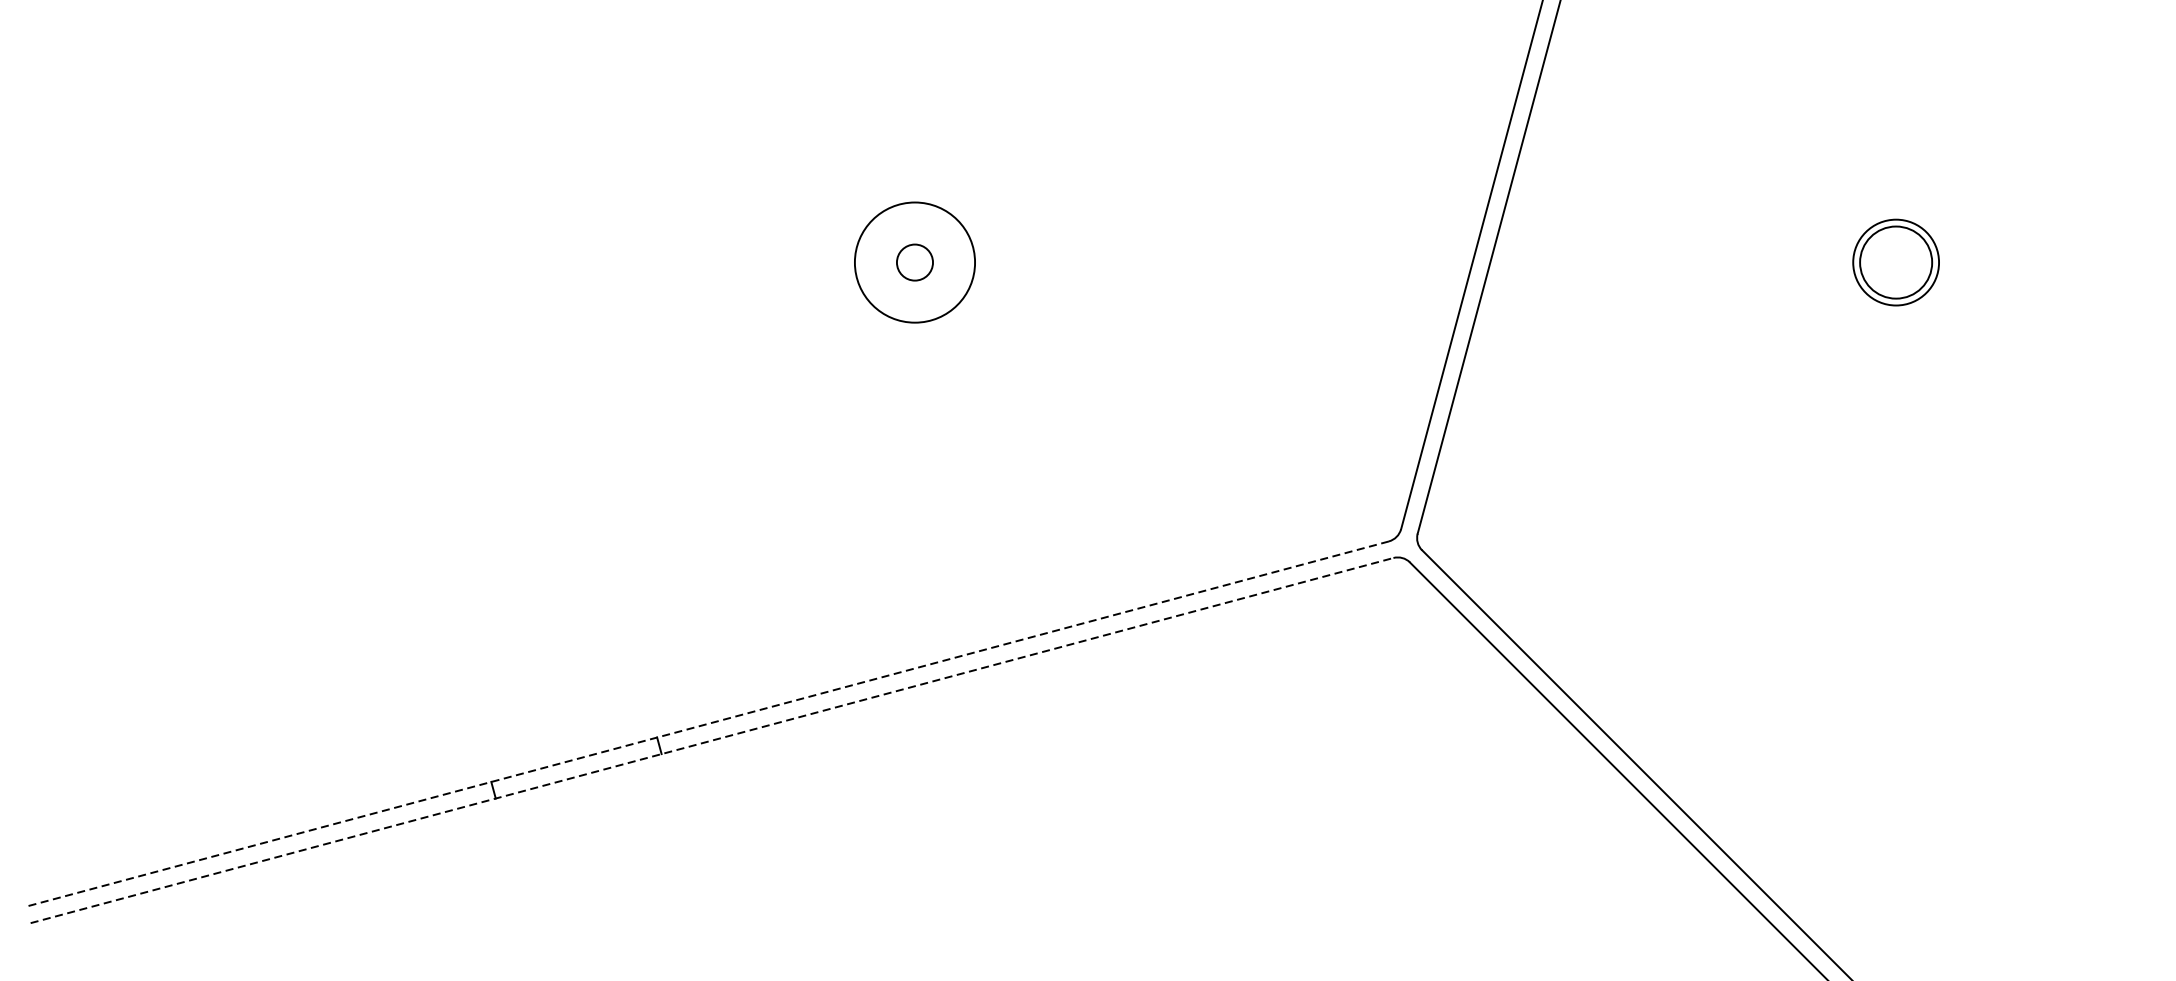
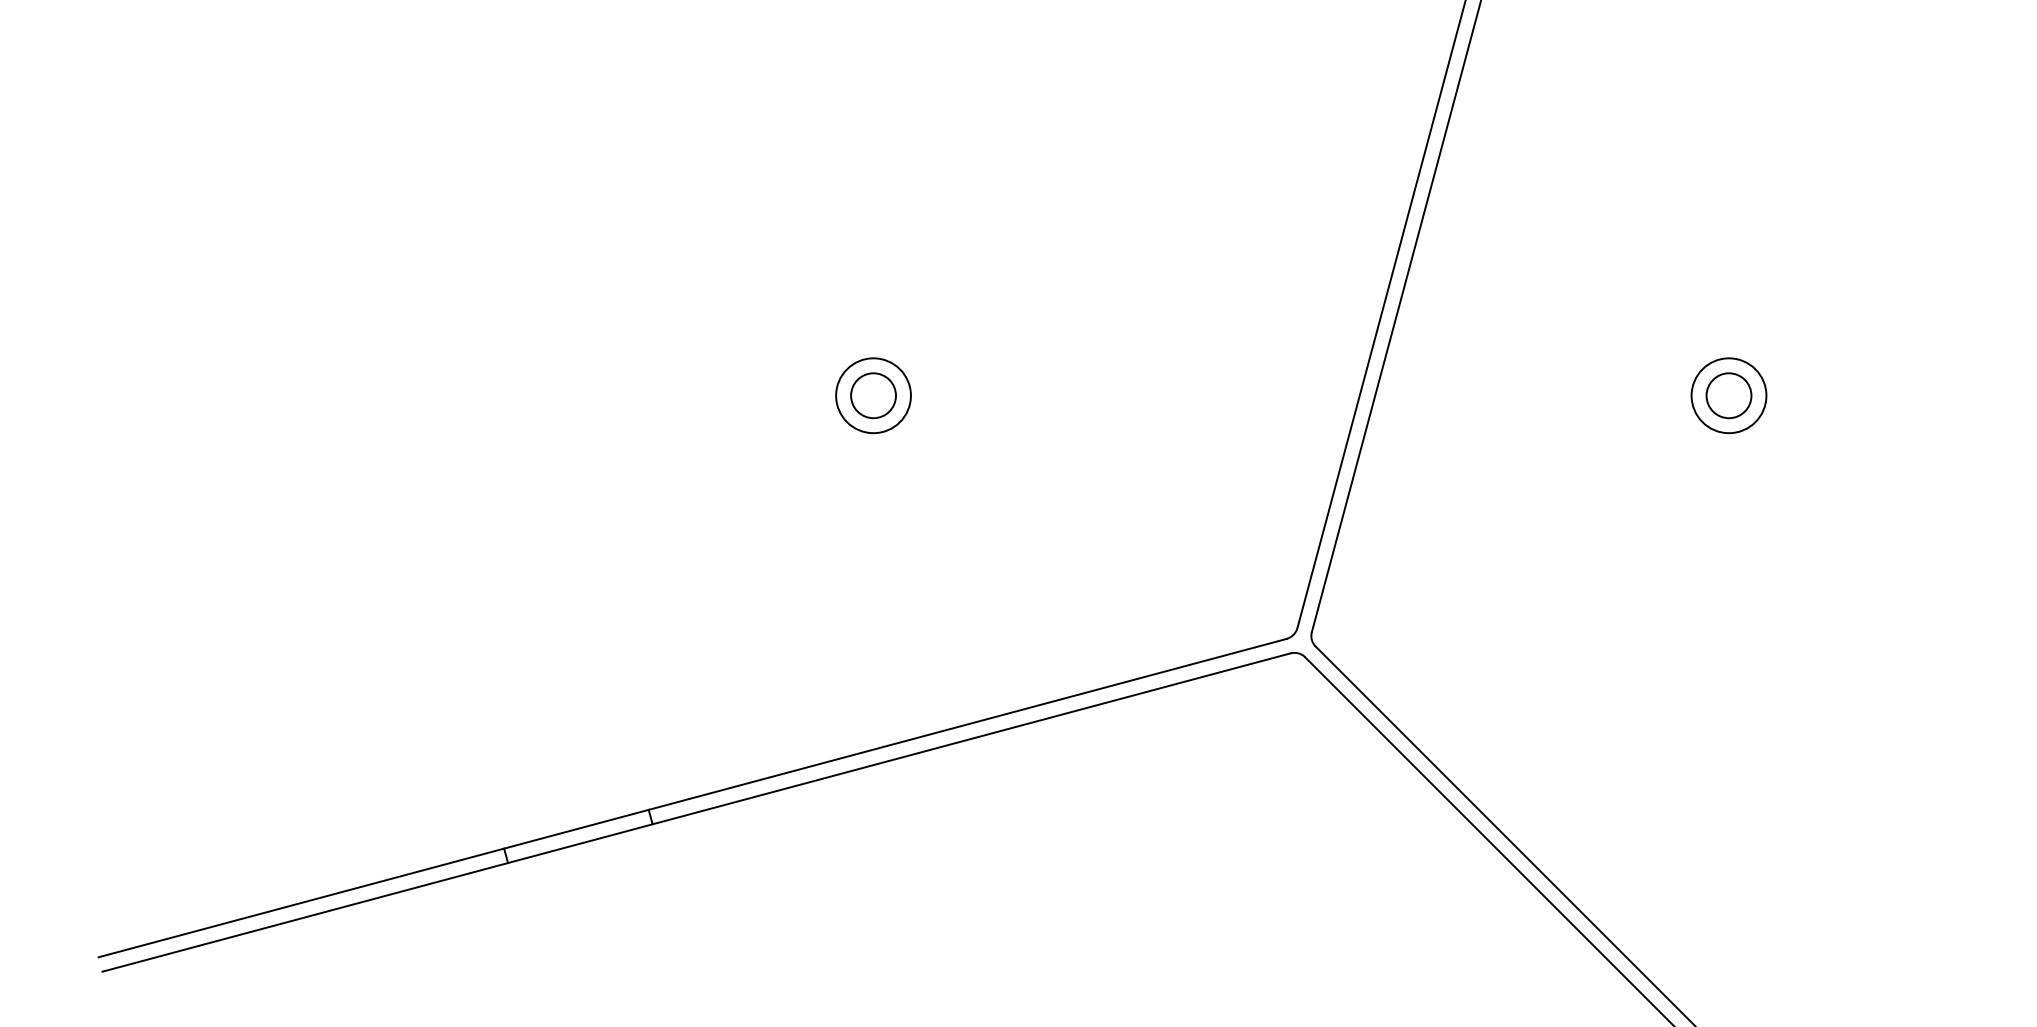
circle: (914, 262) -> (873, 395), size x0.71
circle: (914, 262) -> (873, 395), size x1.43
circle: (1895, 262) -> (1728, 395), size x0.71
line: (707, 724) -> (692, 798), dashed -> solid
line: (713, 740) -> (697, 812), dashed -> solid

